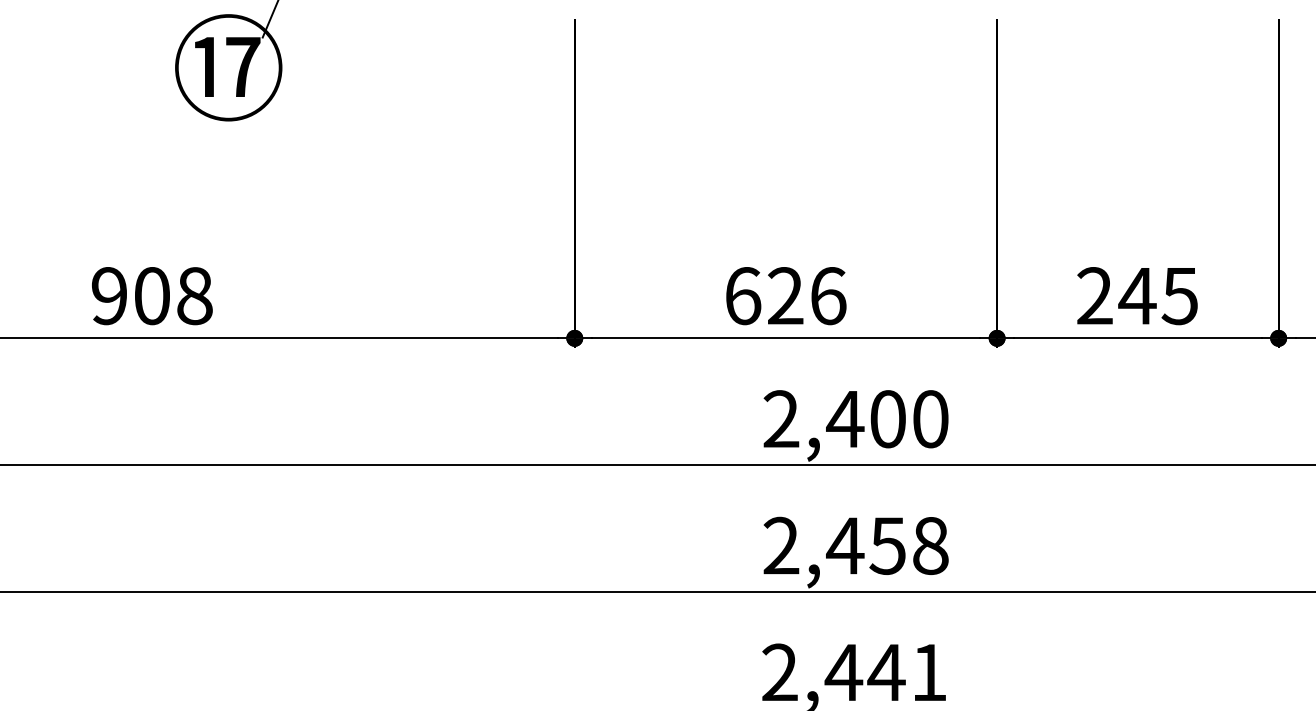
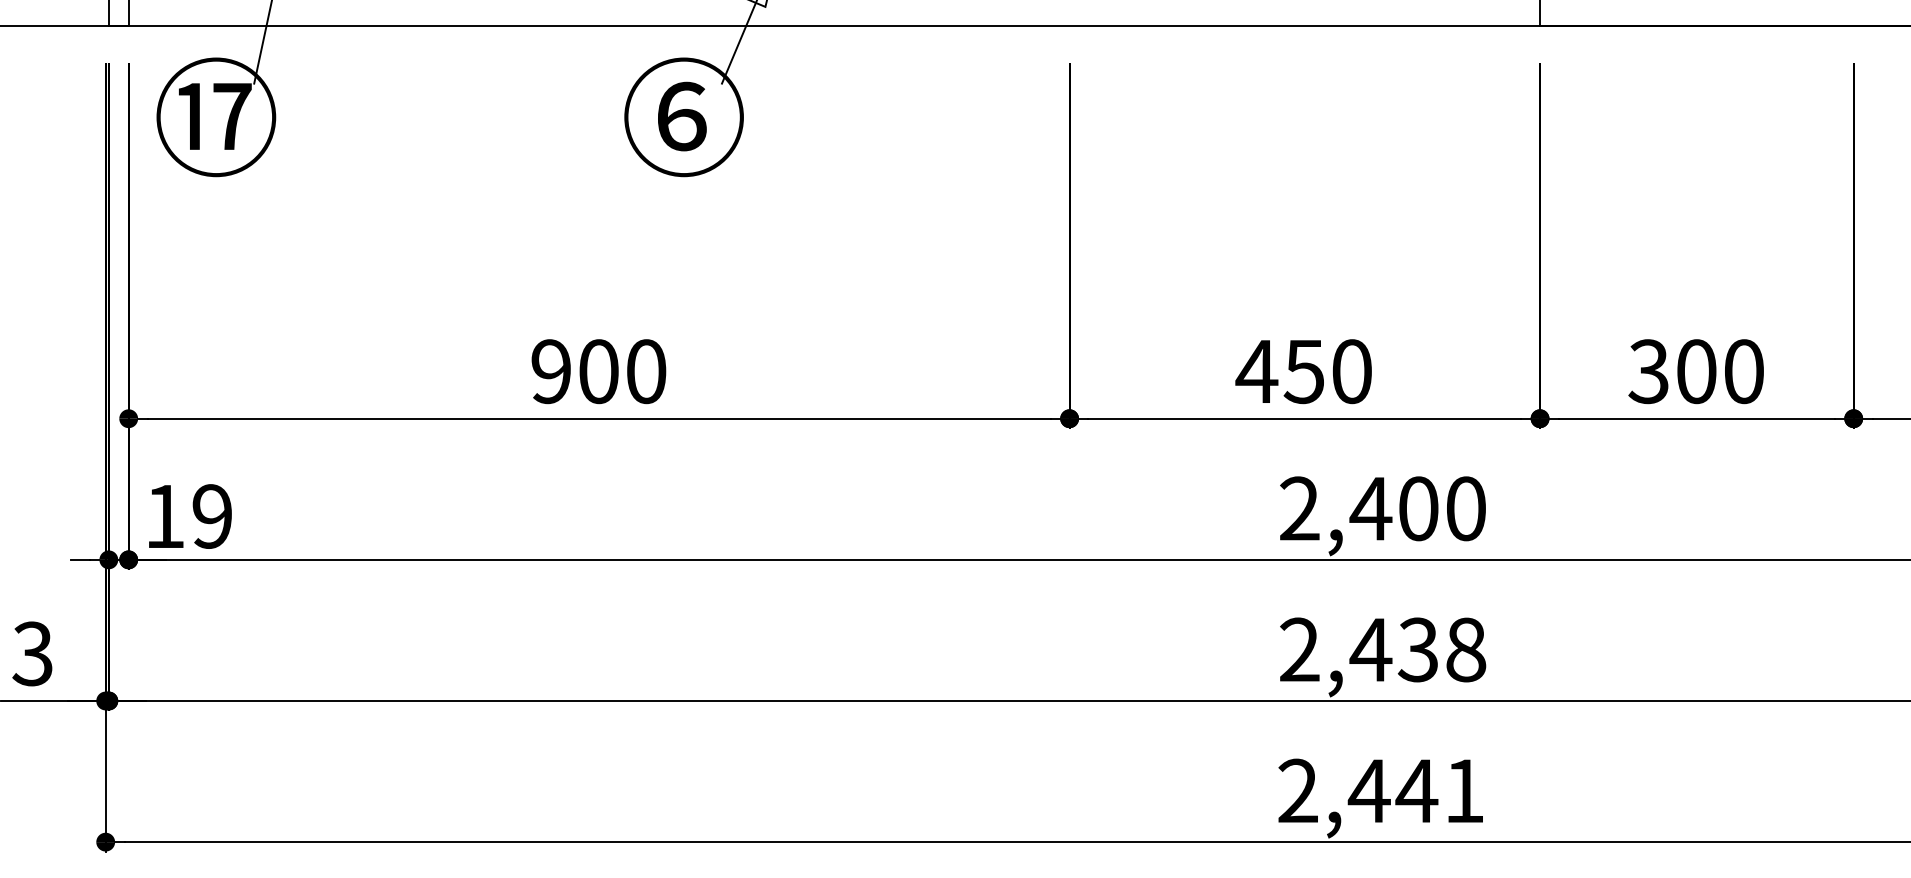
text: (227, 67) -> (682, 116), ⑰ -> ⑥
text: (194, 295) -> (646, 371), 908 -> 900
text: (784, 295) -> (1303, 371), 626 -> 450
text: (1136, 295) -> (1695, 371), 245 -> 300
text: (887, 545) -> (1417, 649), 2,458 -> 2,438

